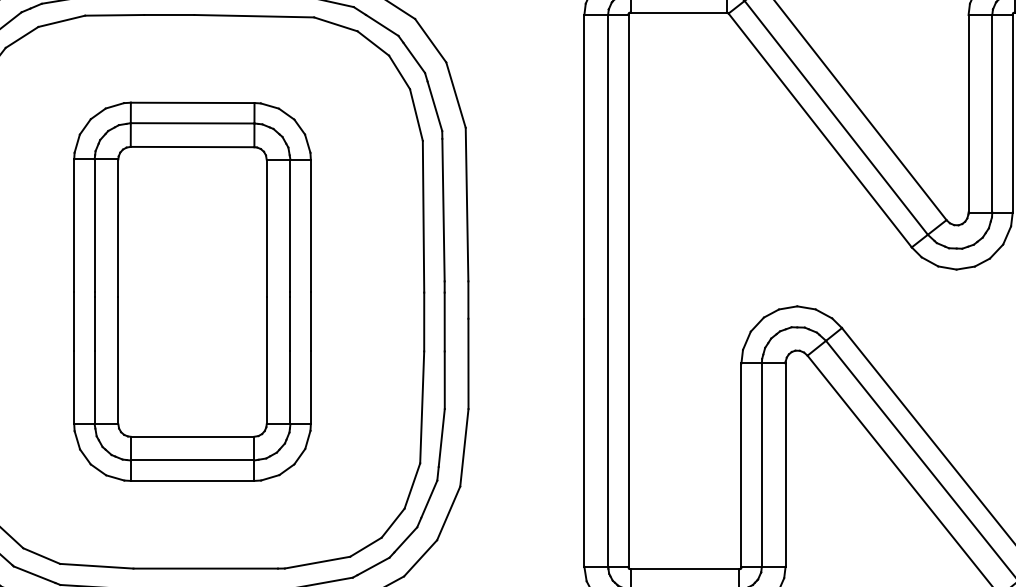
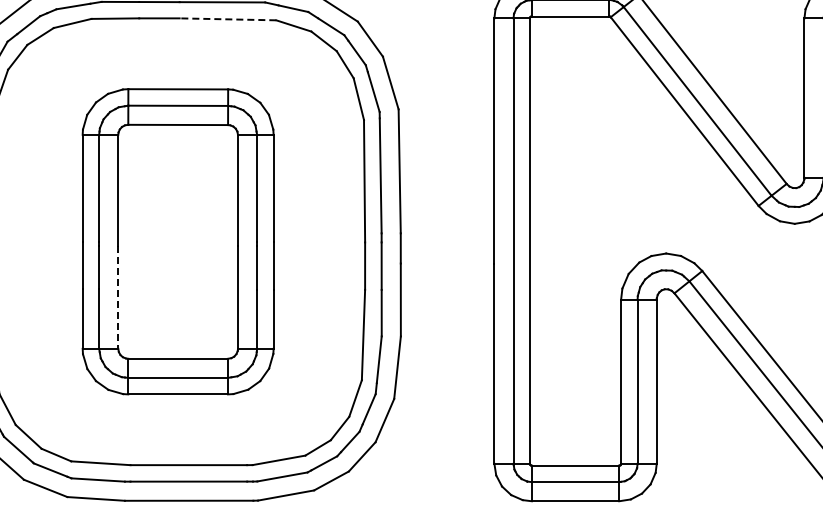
line: (253, 16) -> (227, 19), solid -> dashed
line: (118, 360) -> (118, 297), solid -> dashed

